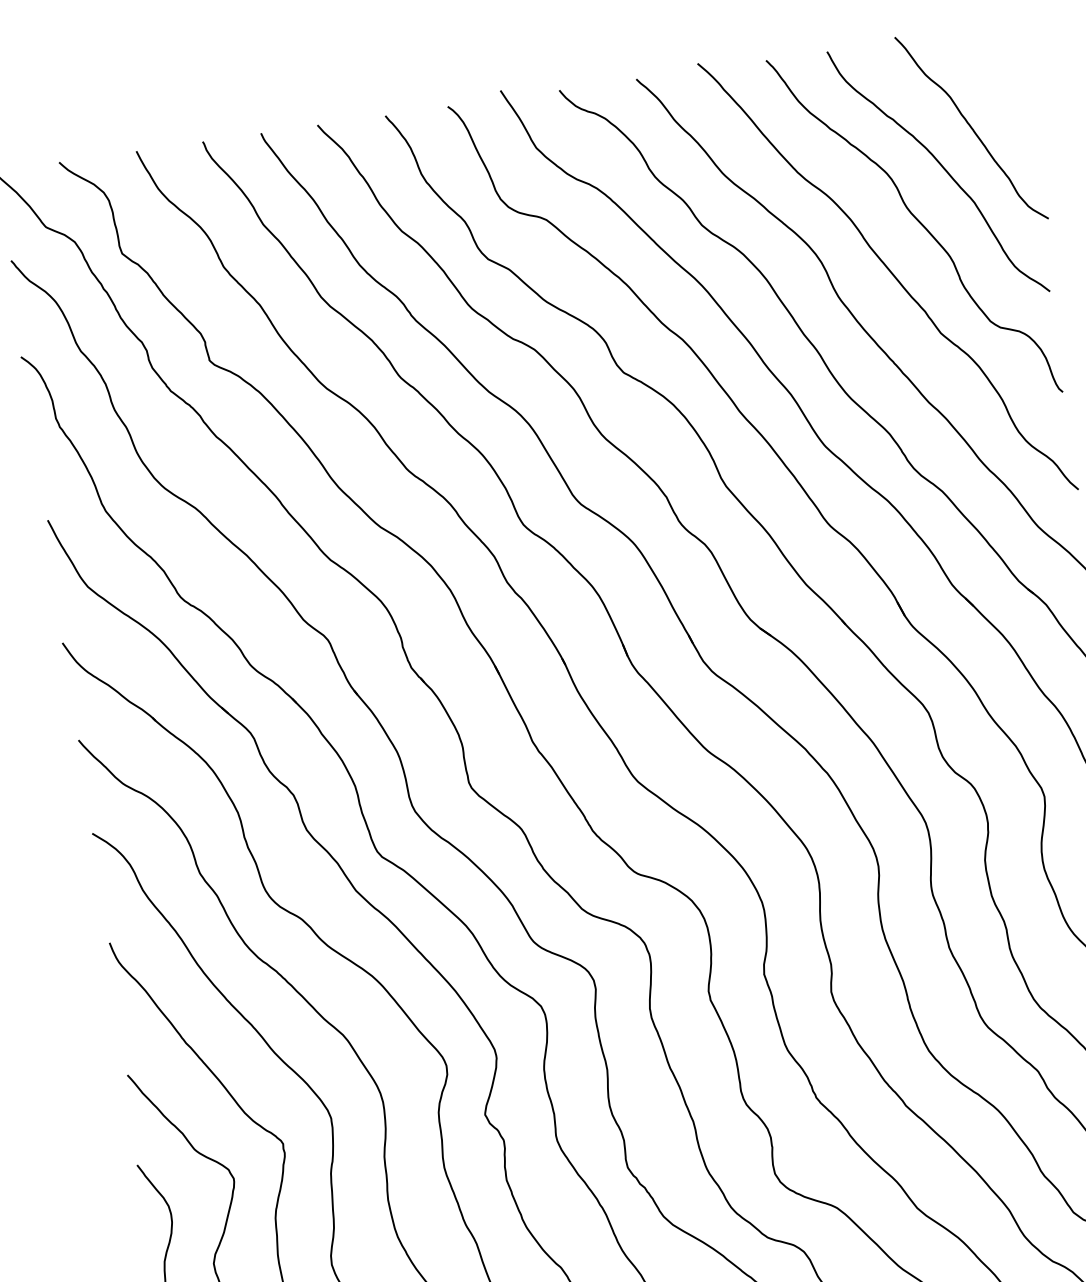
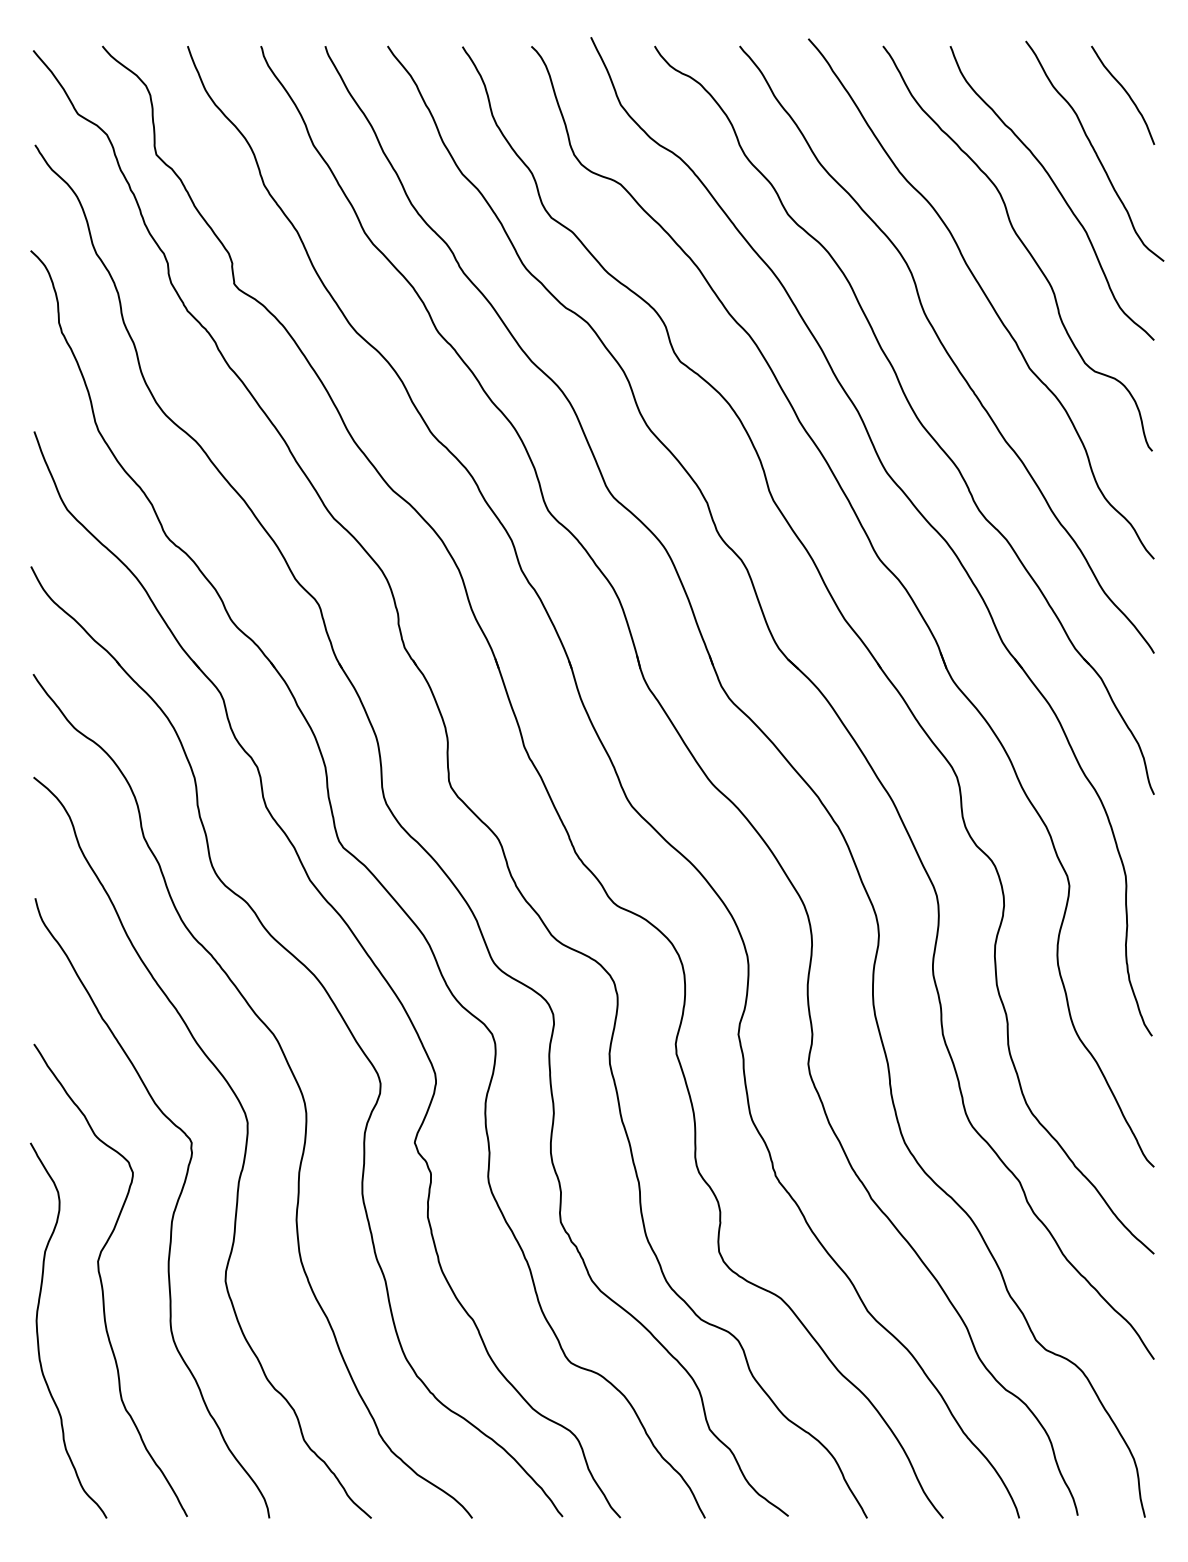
curve: (991, 70) -> (1125, 92), added

